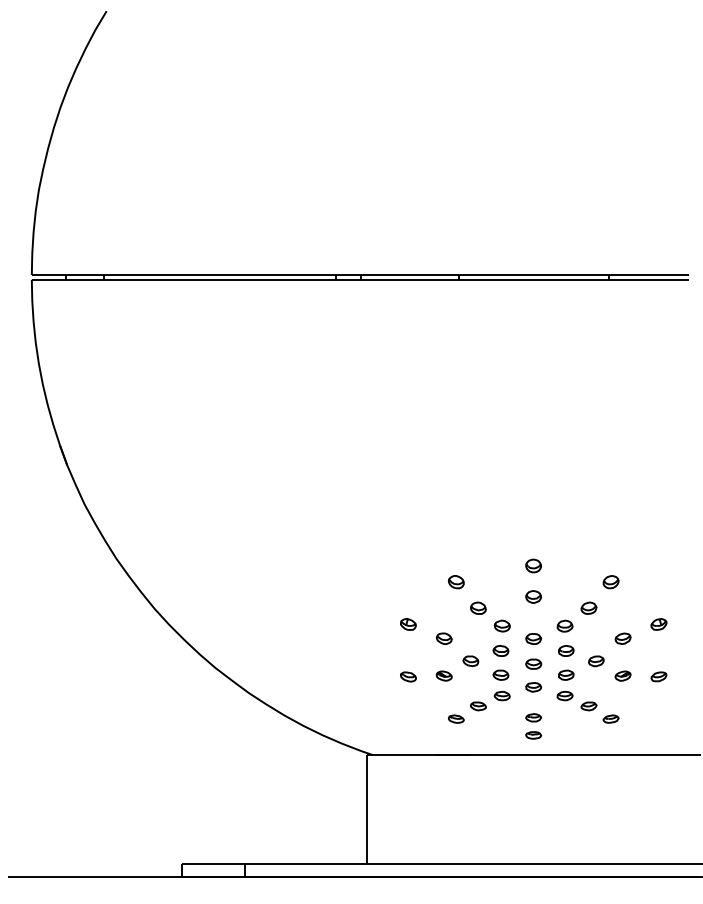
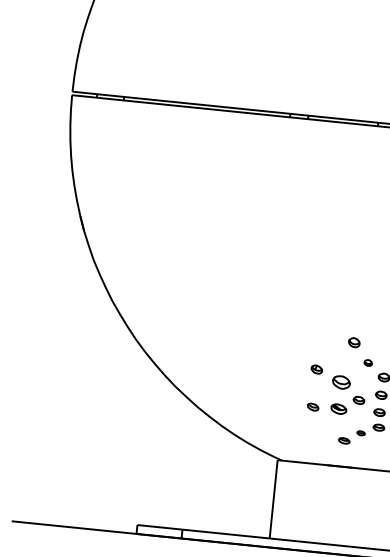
part: (478, 607) -> (368, 362), size x0.7
part: (444, 638) -> (341, 382), size x1.6
part: (443, 675) -> (338, 408), size x1.4
part: (478, 706) -> (361, 433), size x0.7

